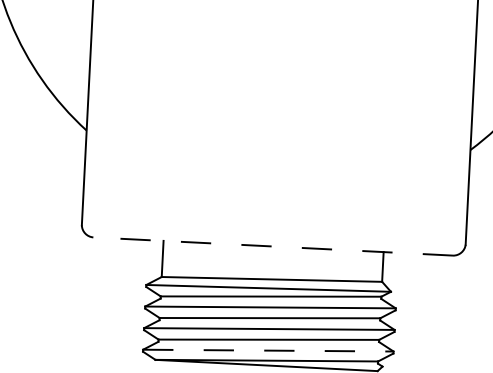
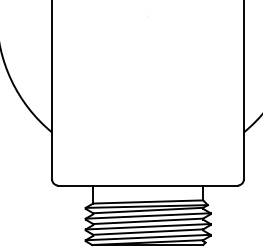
line: (272, 246) -> (147, 185), dashed -> solid
line: (268, 350) -> (148, 237), dashed -> solid

